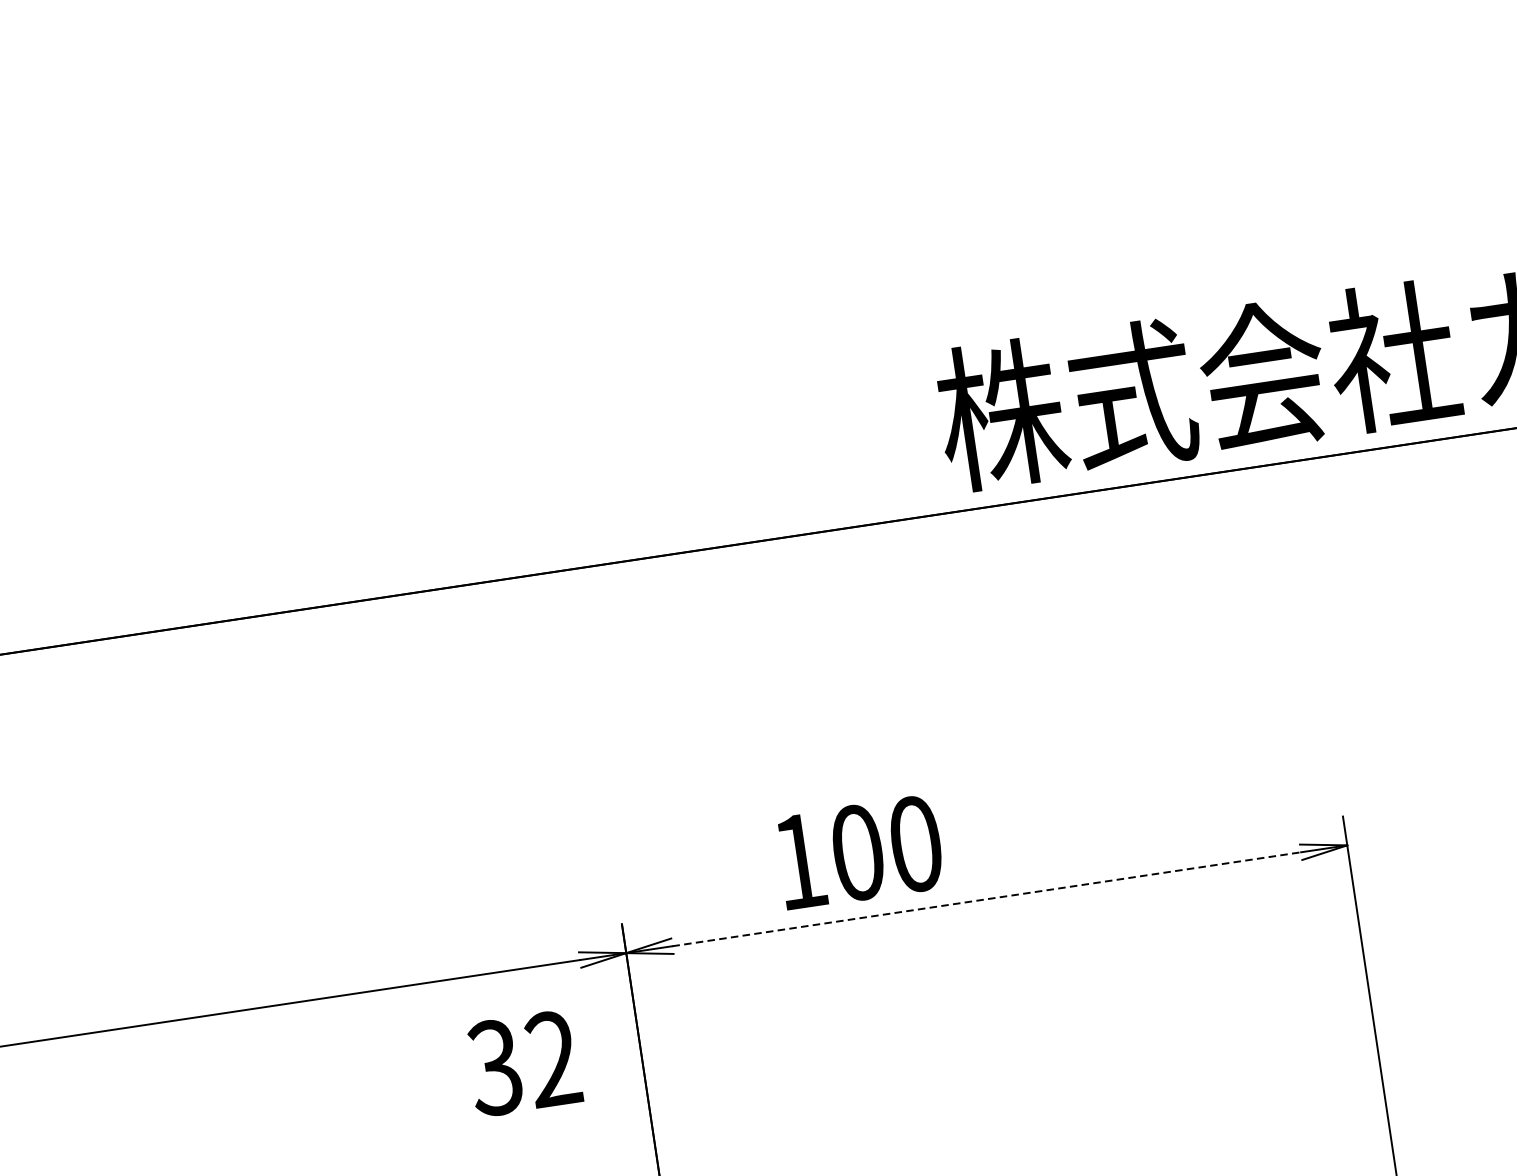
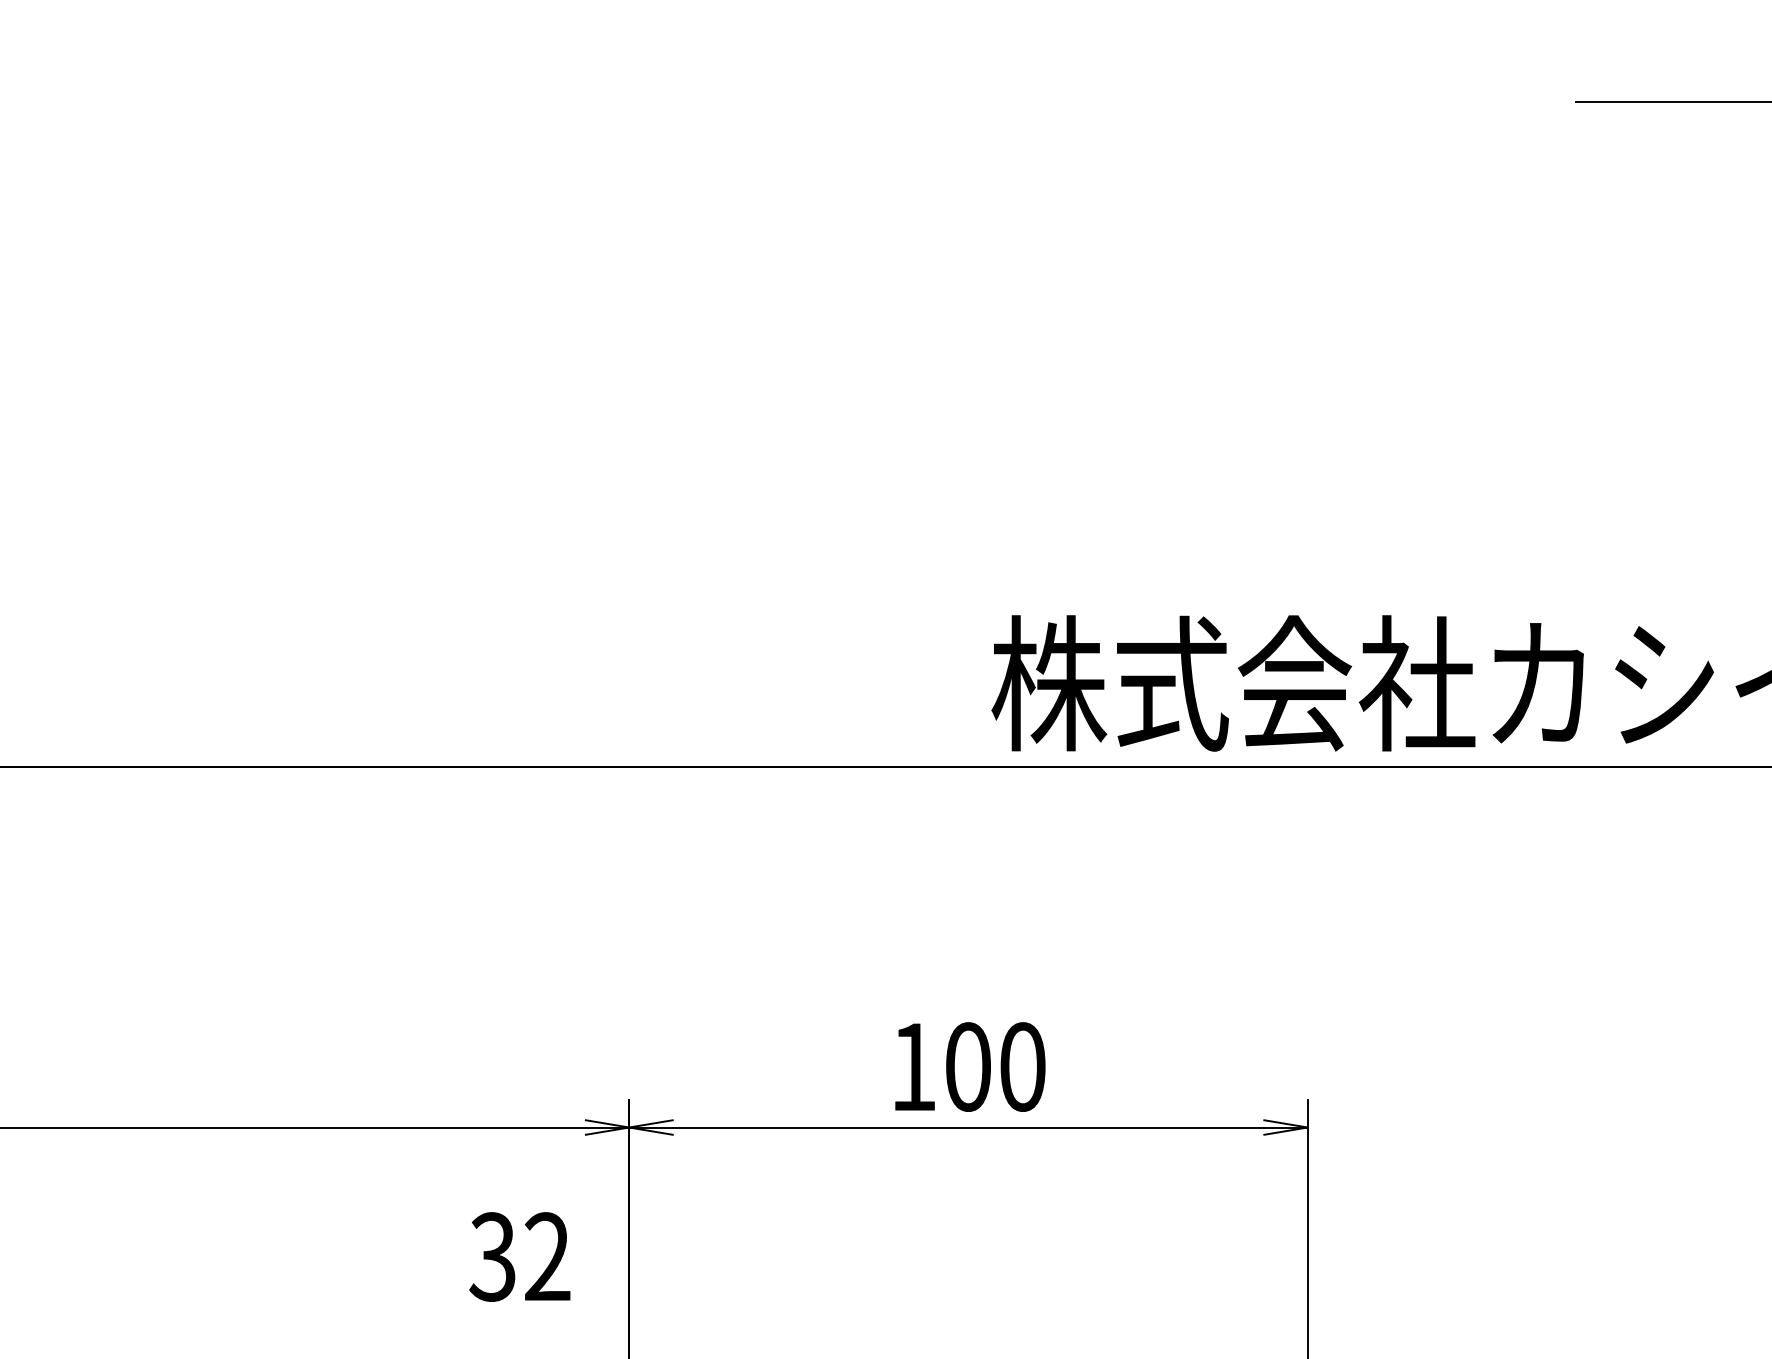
text: (860, 851) -> (970, 1066), moved
line: (986, 899) -> (968, 1127), dashed -> solid
text: (523, 1063) -> (519, 1256), moved

